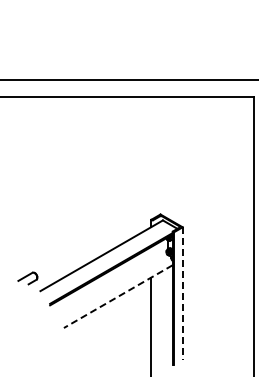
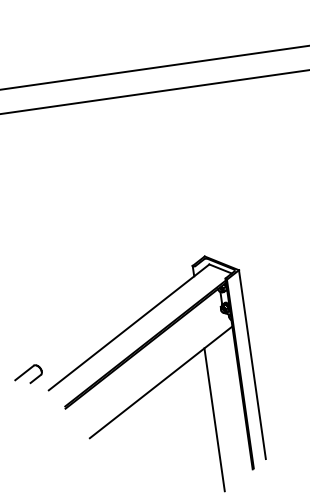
line: (182, 293) -> (252, 364), dashed -> solid
line: (118, 296) -> (161, 382), dashed -> solid

